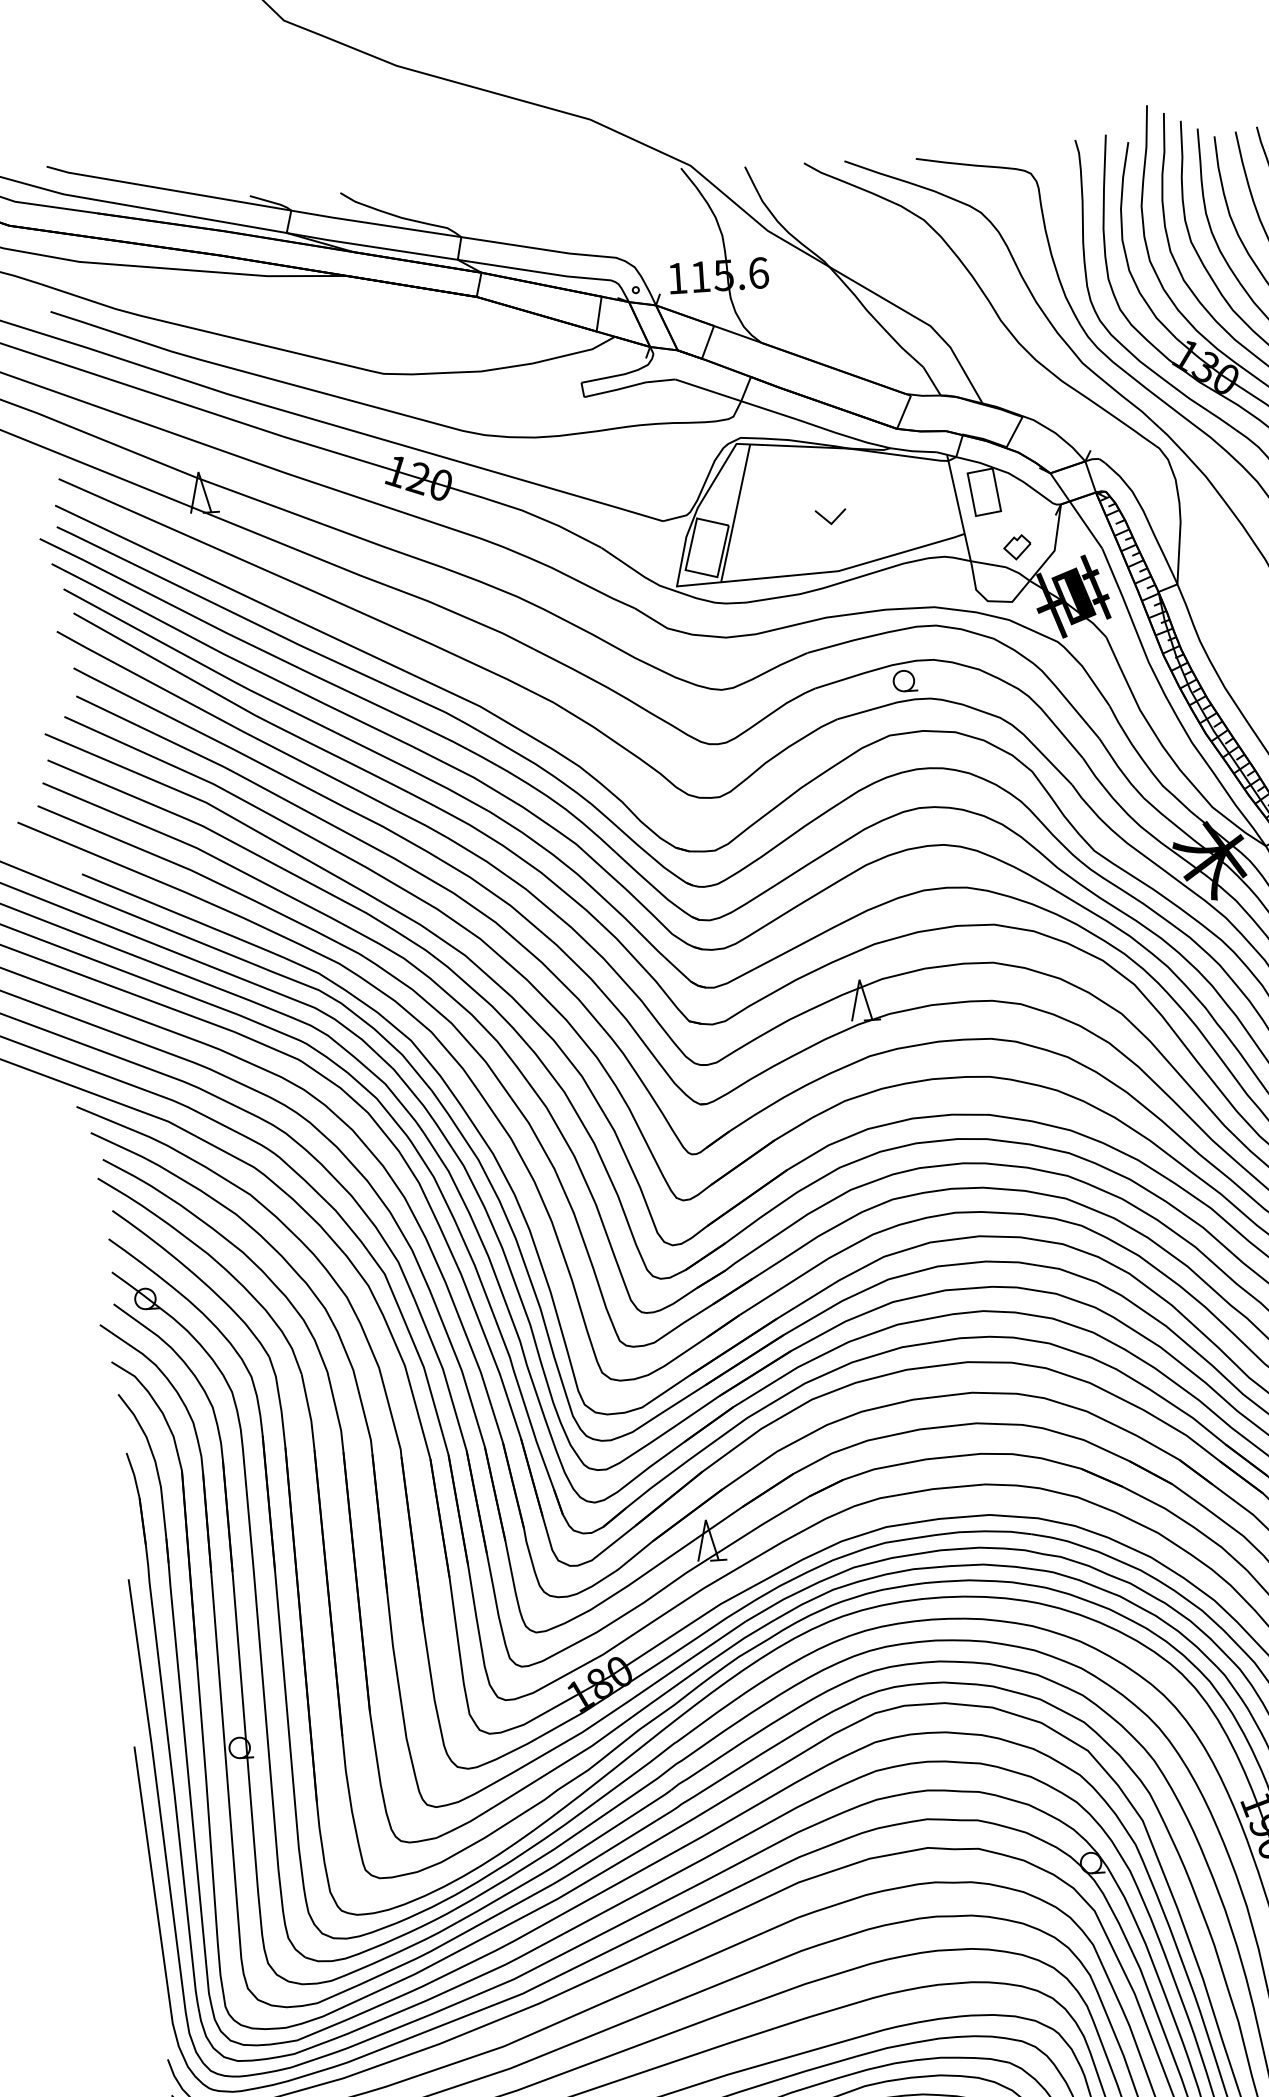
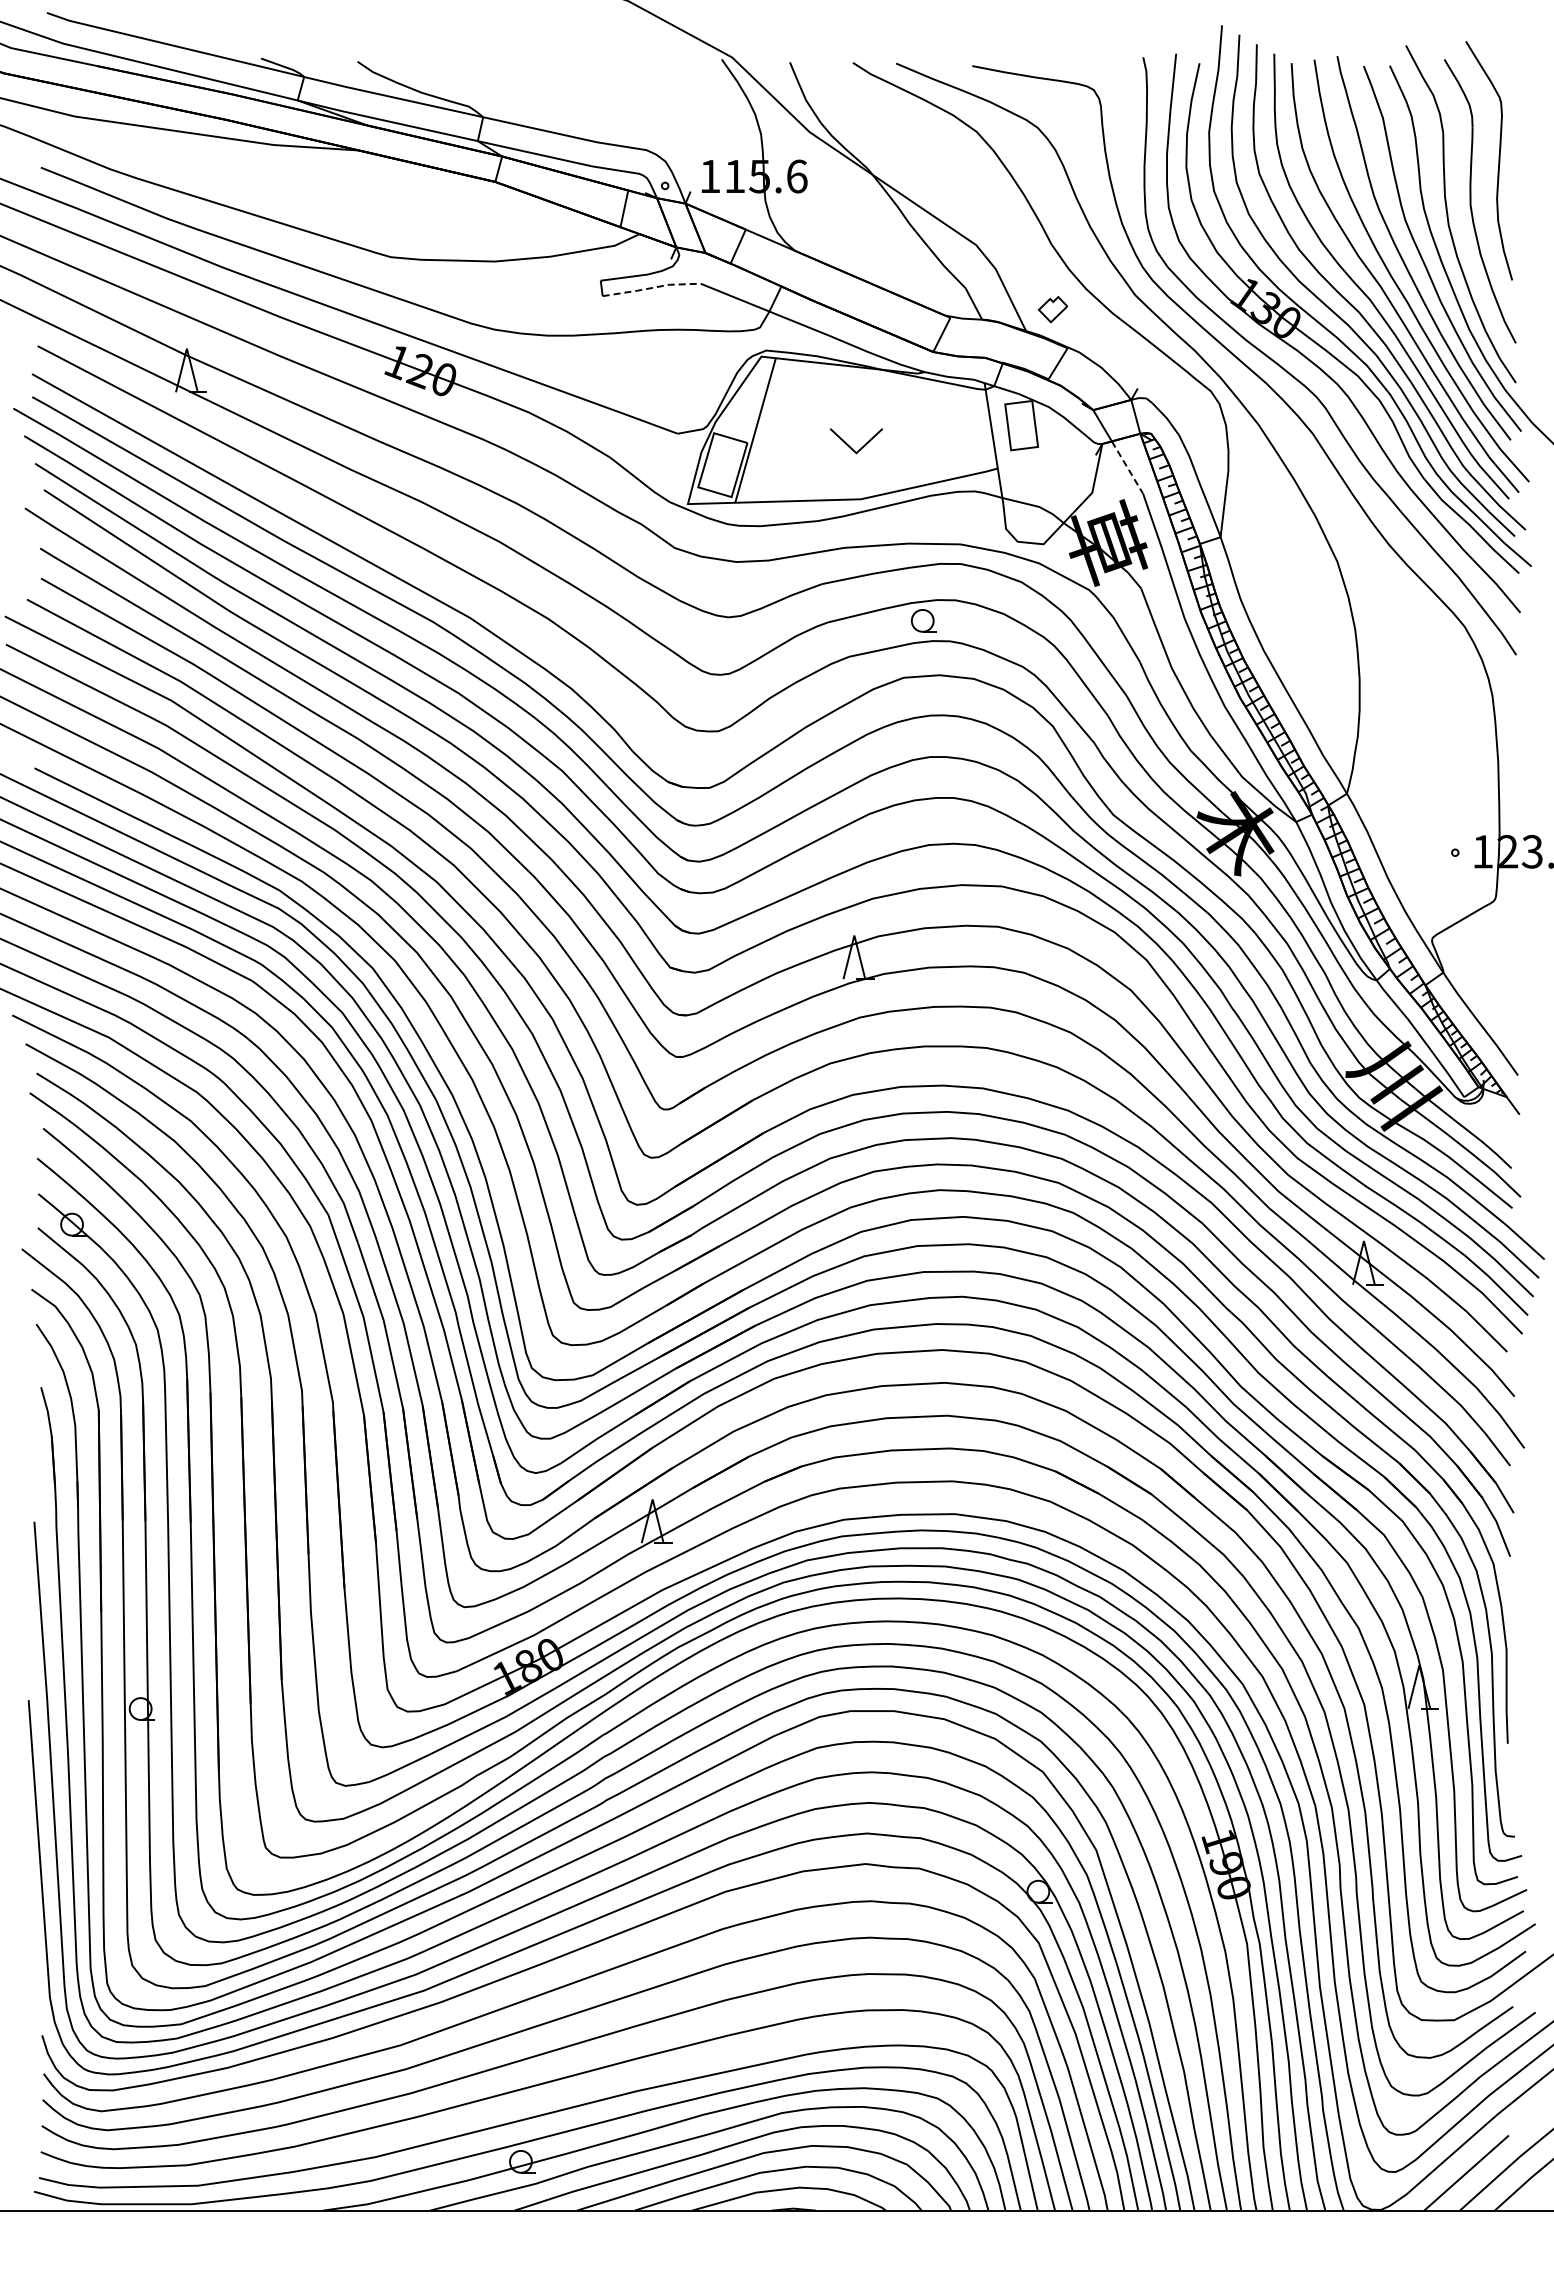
line: (629, 386) -> (651, 288), solid -> dashed
part: (830, 516) -> (856, 440), size x1.6
line: (1085, 524) -> (1127, 467), solid -> dashed
part: (1016, 547) -> (1052, 309), moved

